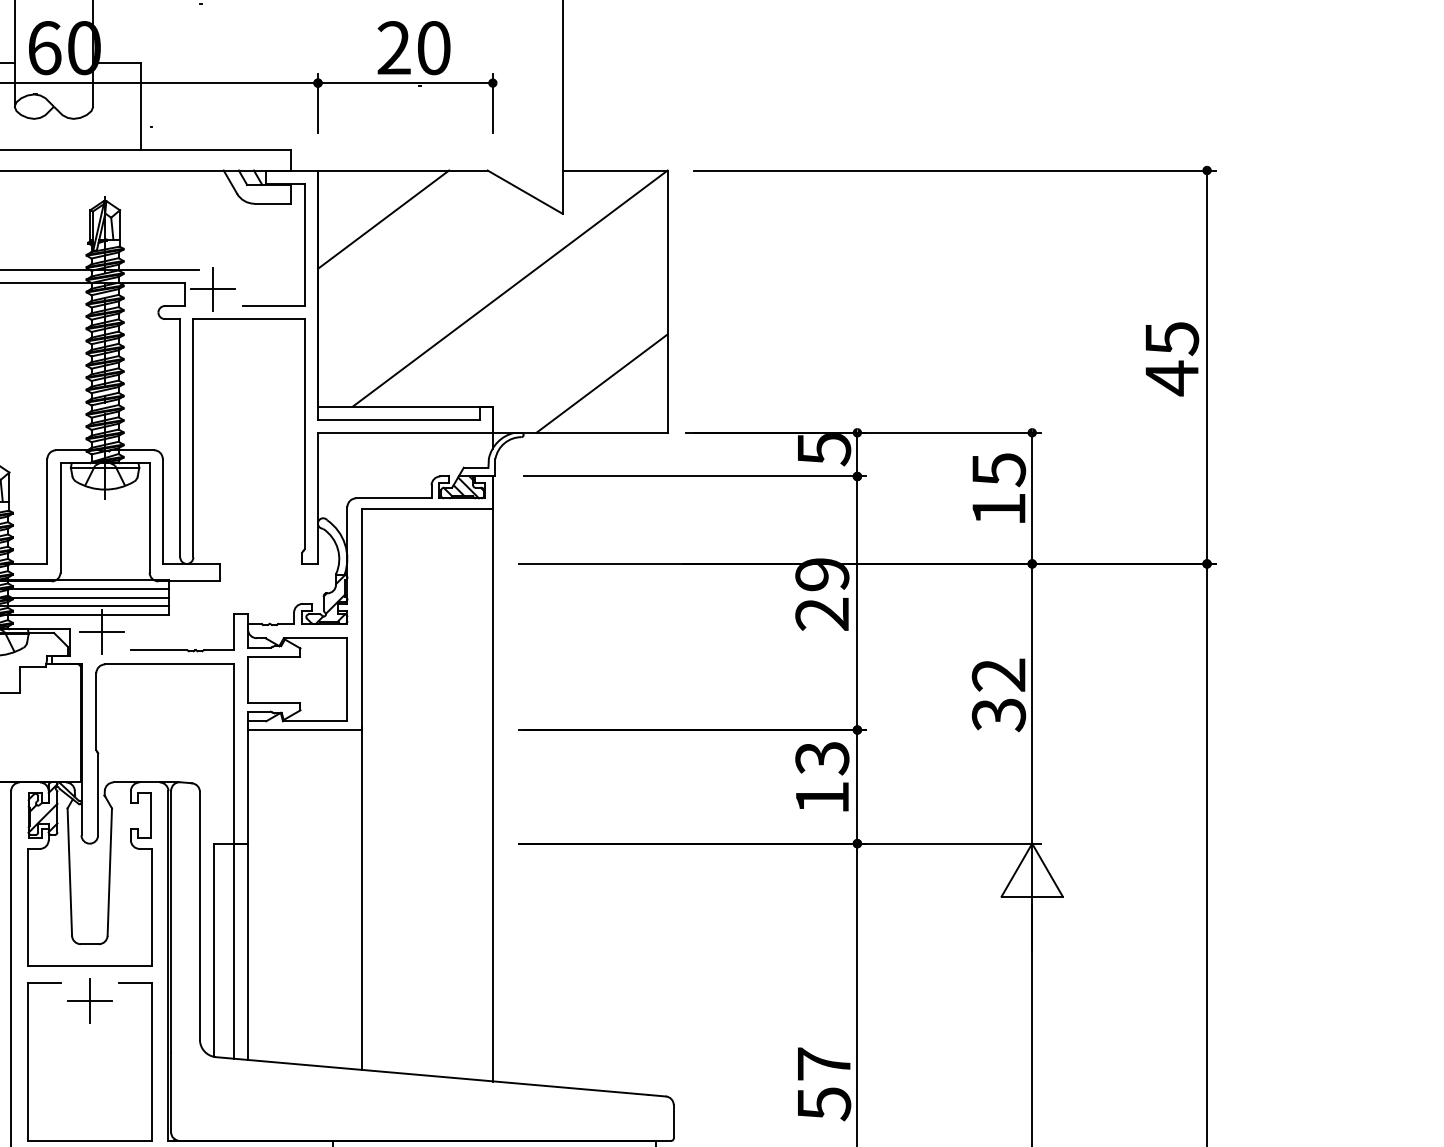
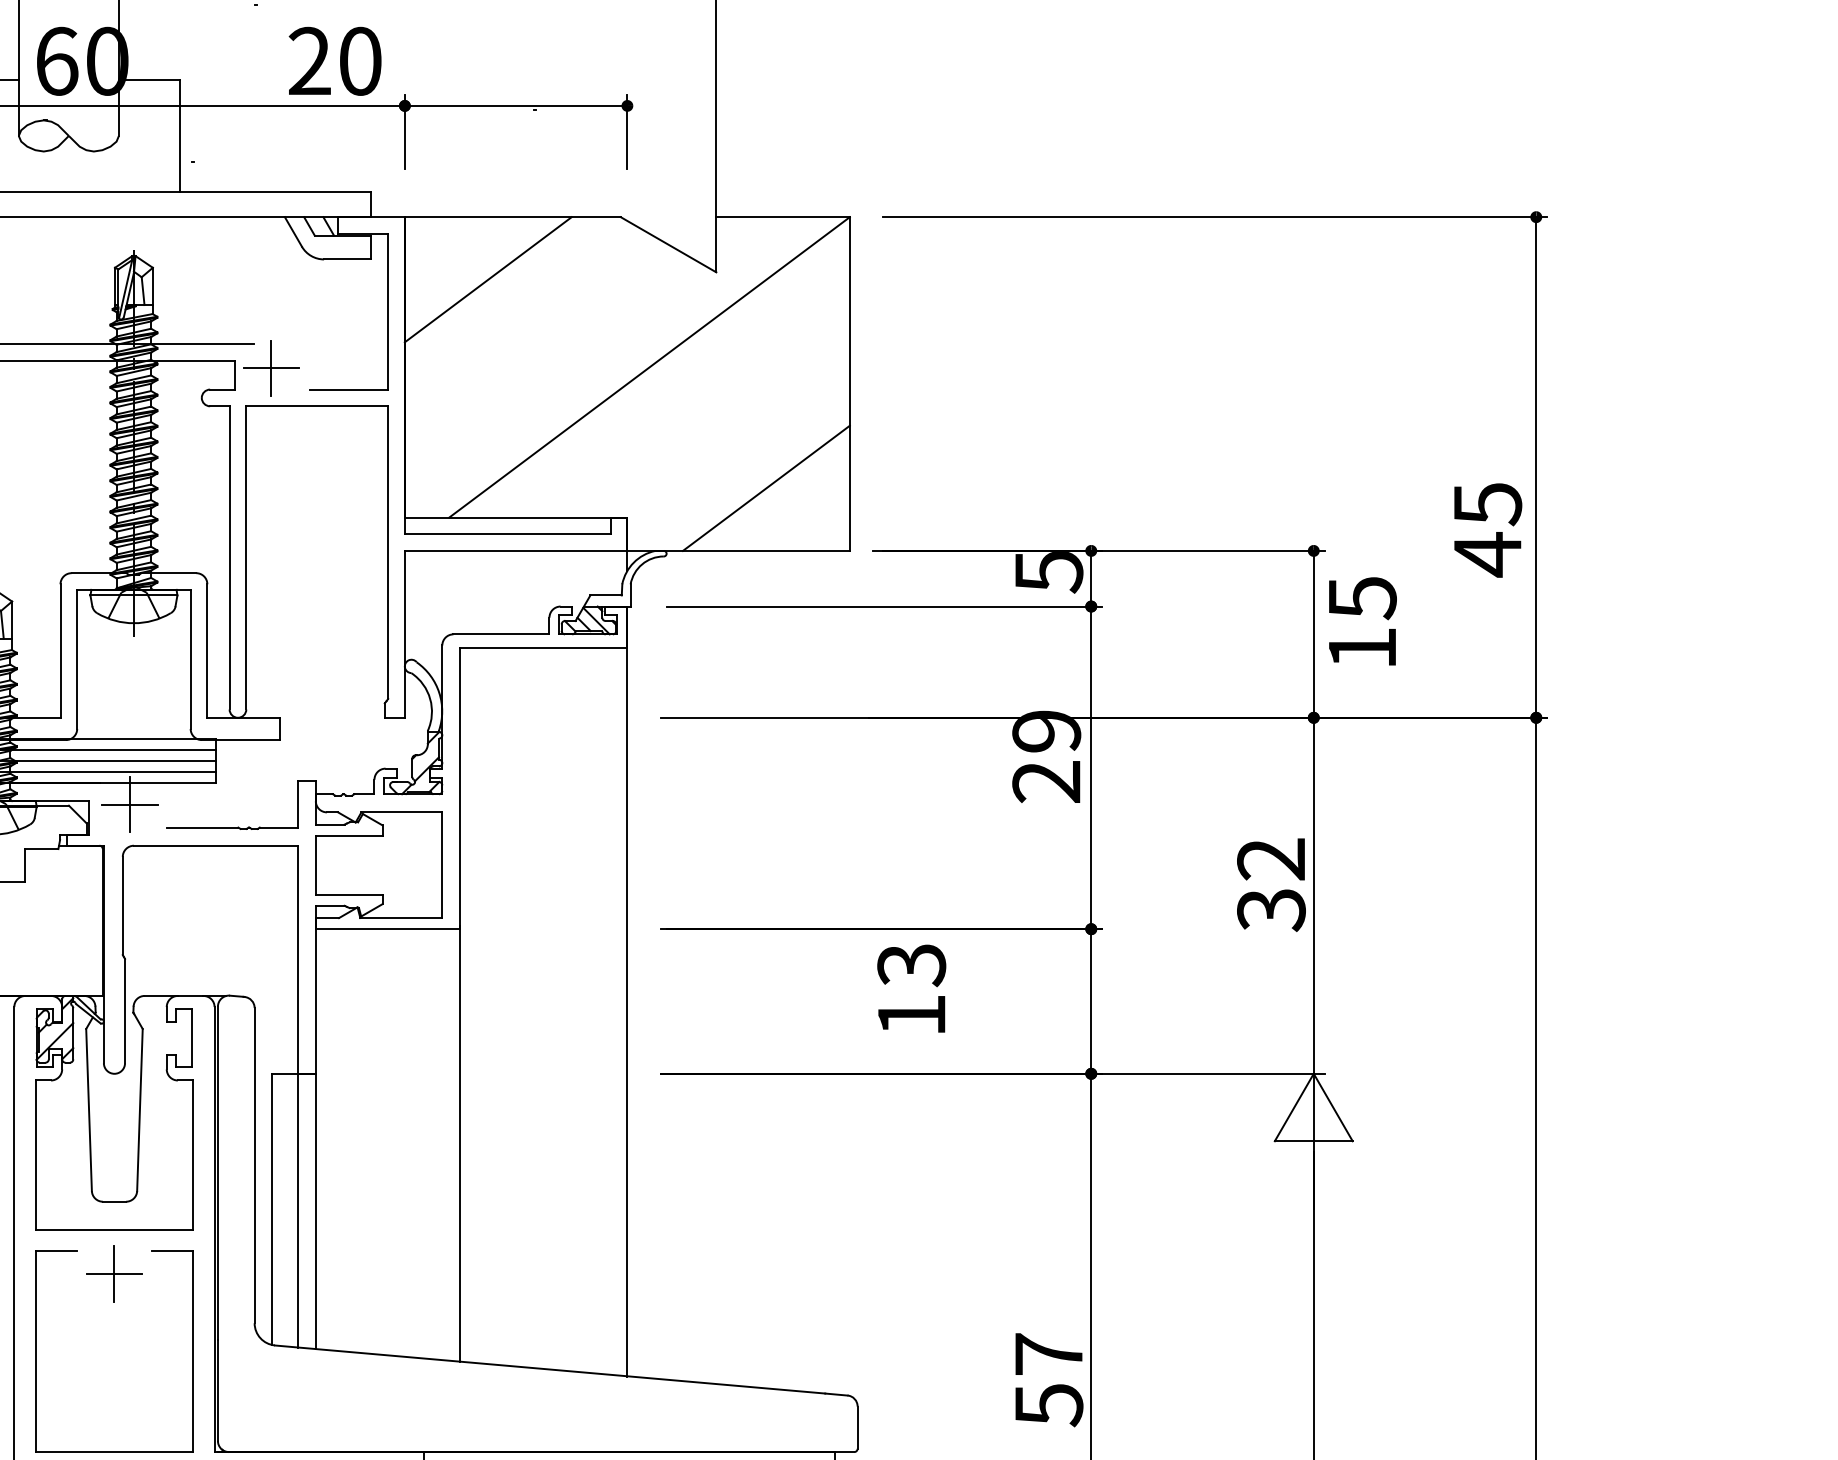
text: (413, 47) -> (334, 60), moved
text: (1172, 359) -> (1488, 530), moved
text: (998, 488) -> (1362, 621), moved
text: (822, 776) -> (911, 988), moved

